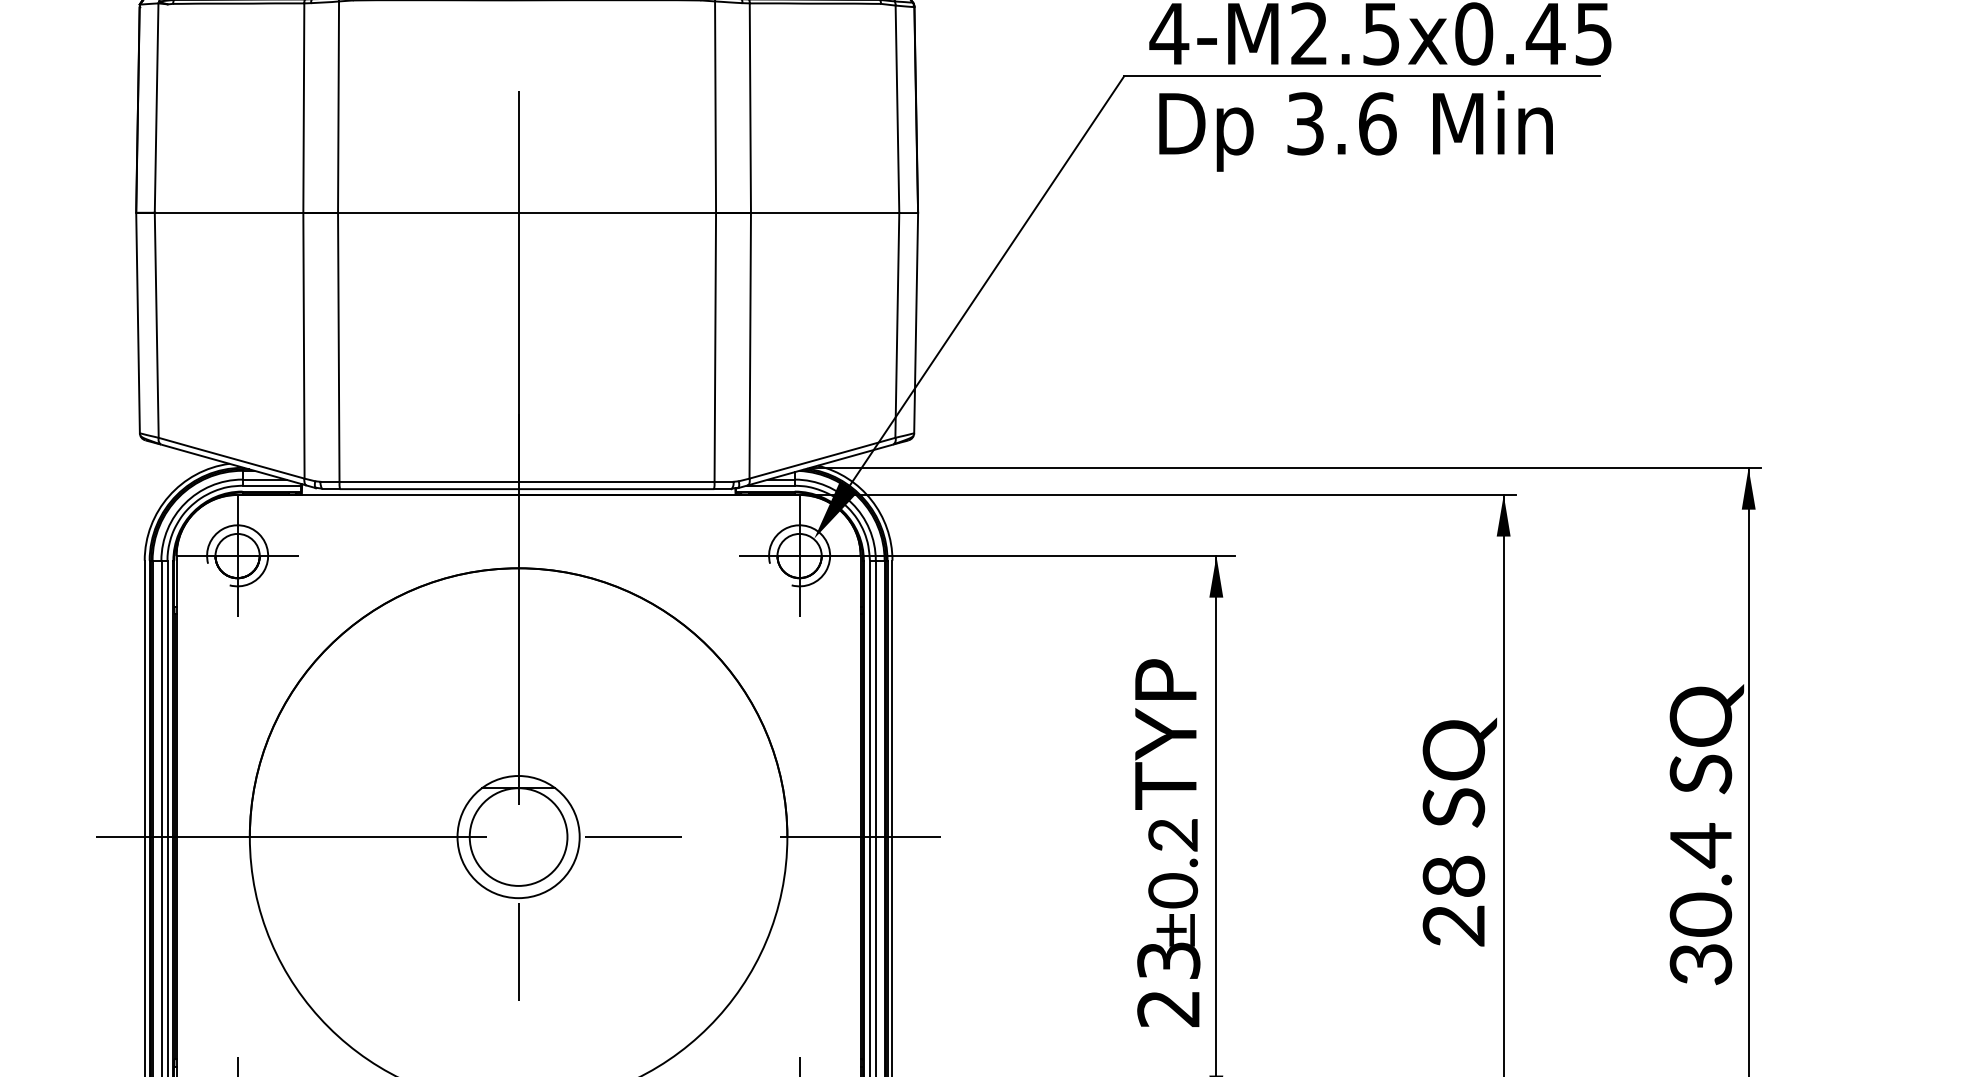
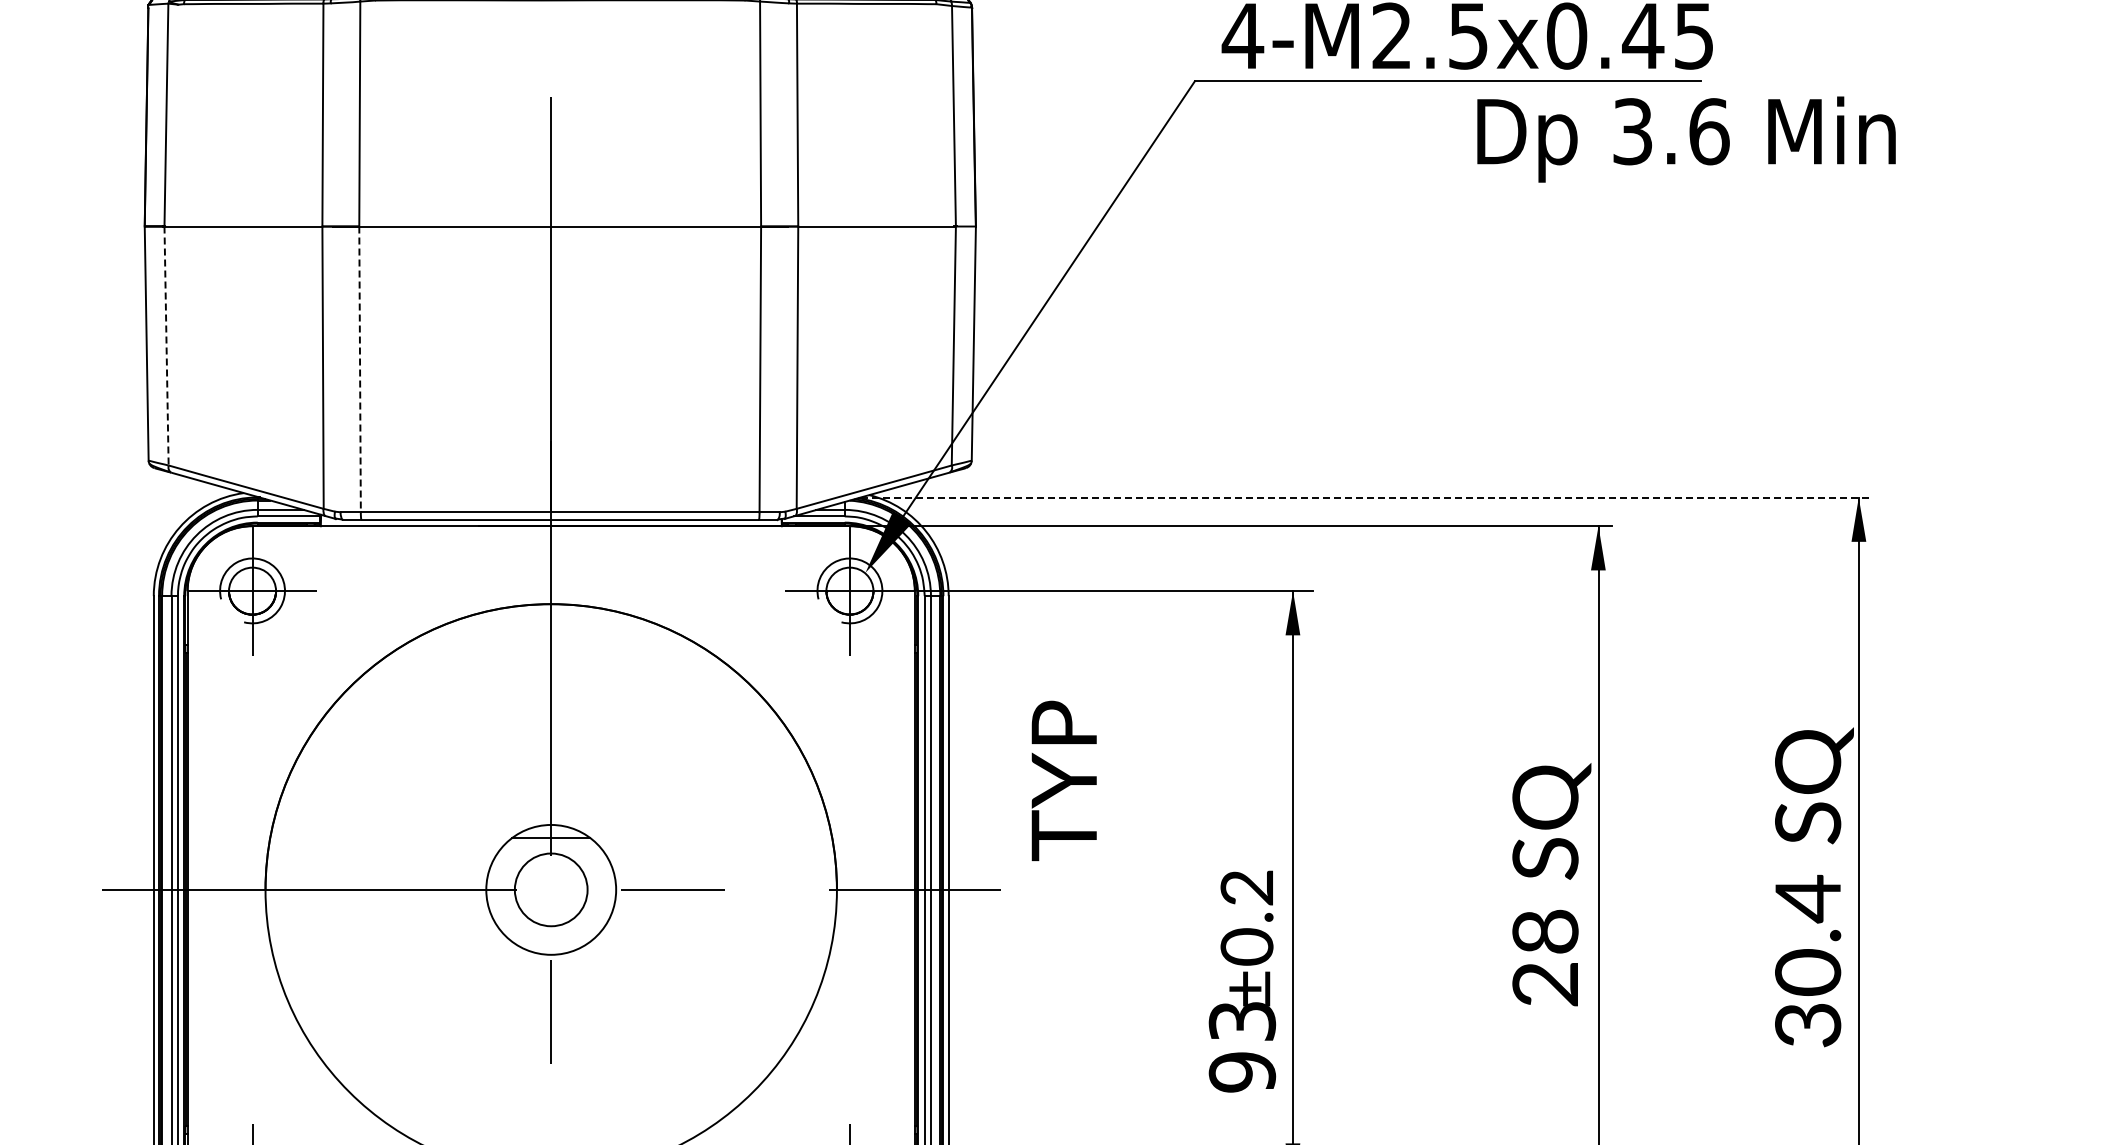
text: (1356, 131) -> (1686, 139), moved
line: (156, 325) -> (166, 346), solid -> dashed
line: (339, 347) -> (360, 369), solid -> dashed
line: (1285, 467) -> (1366, 497), solid -> dashed
text: (1165, 734) -> (1063, 780), moved
circle: (518, 836) -> (551, 889), size x0.7
text: (1168, 1008) -> (1242, 1072), 23 -> 93

